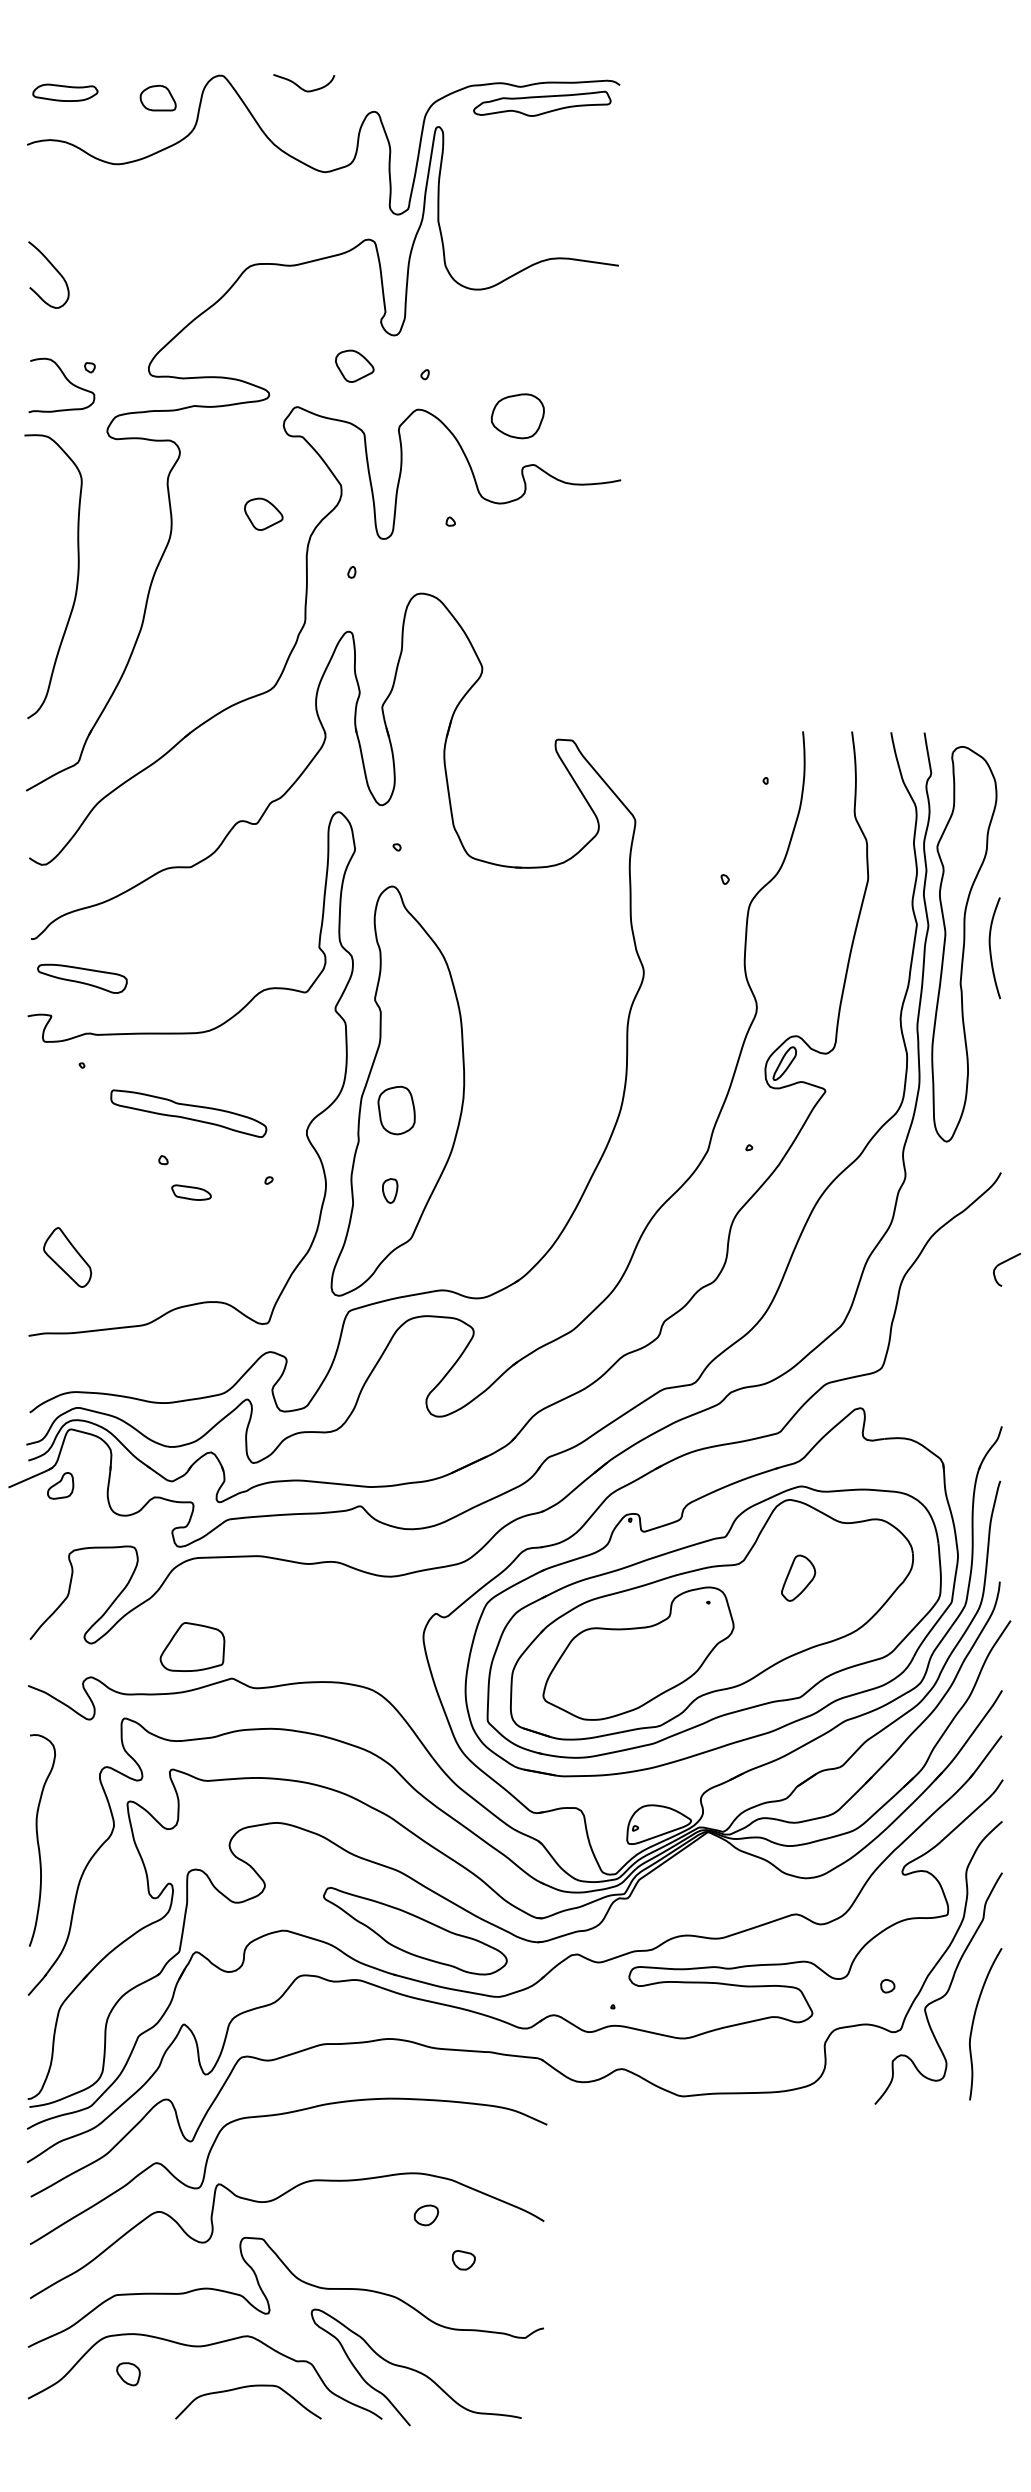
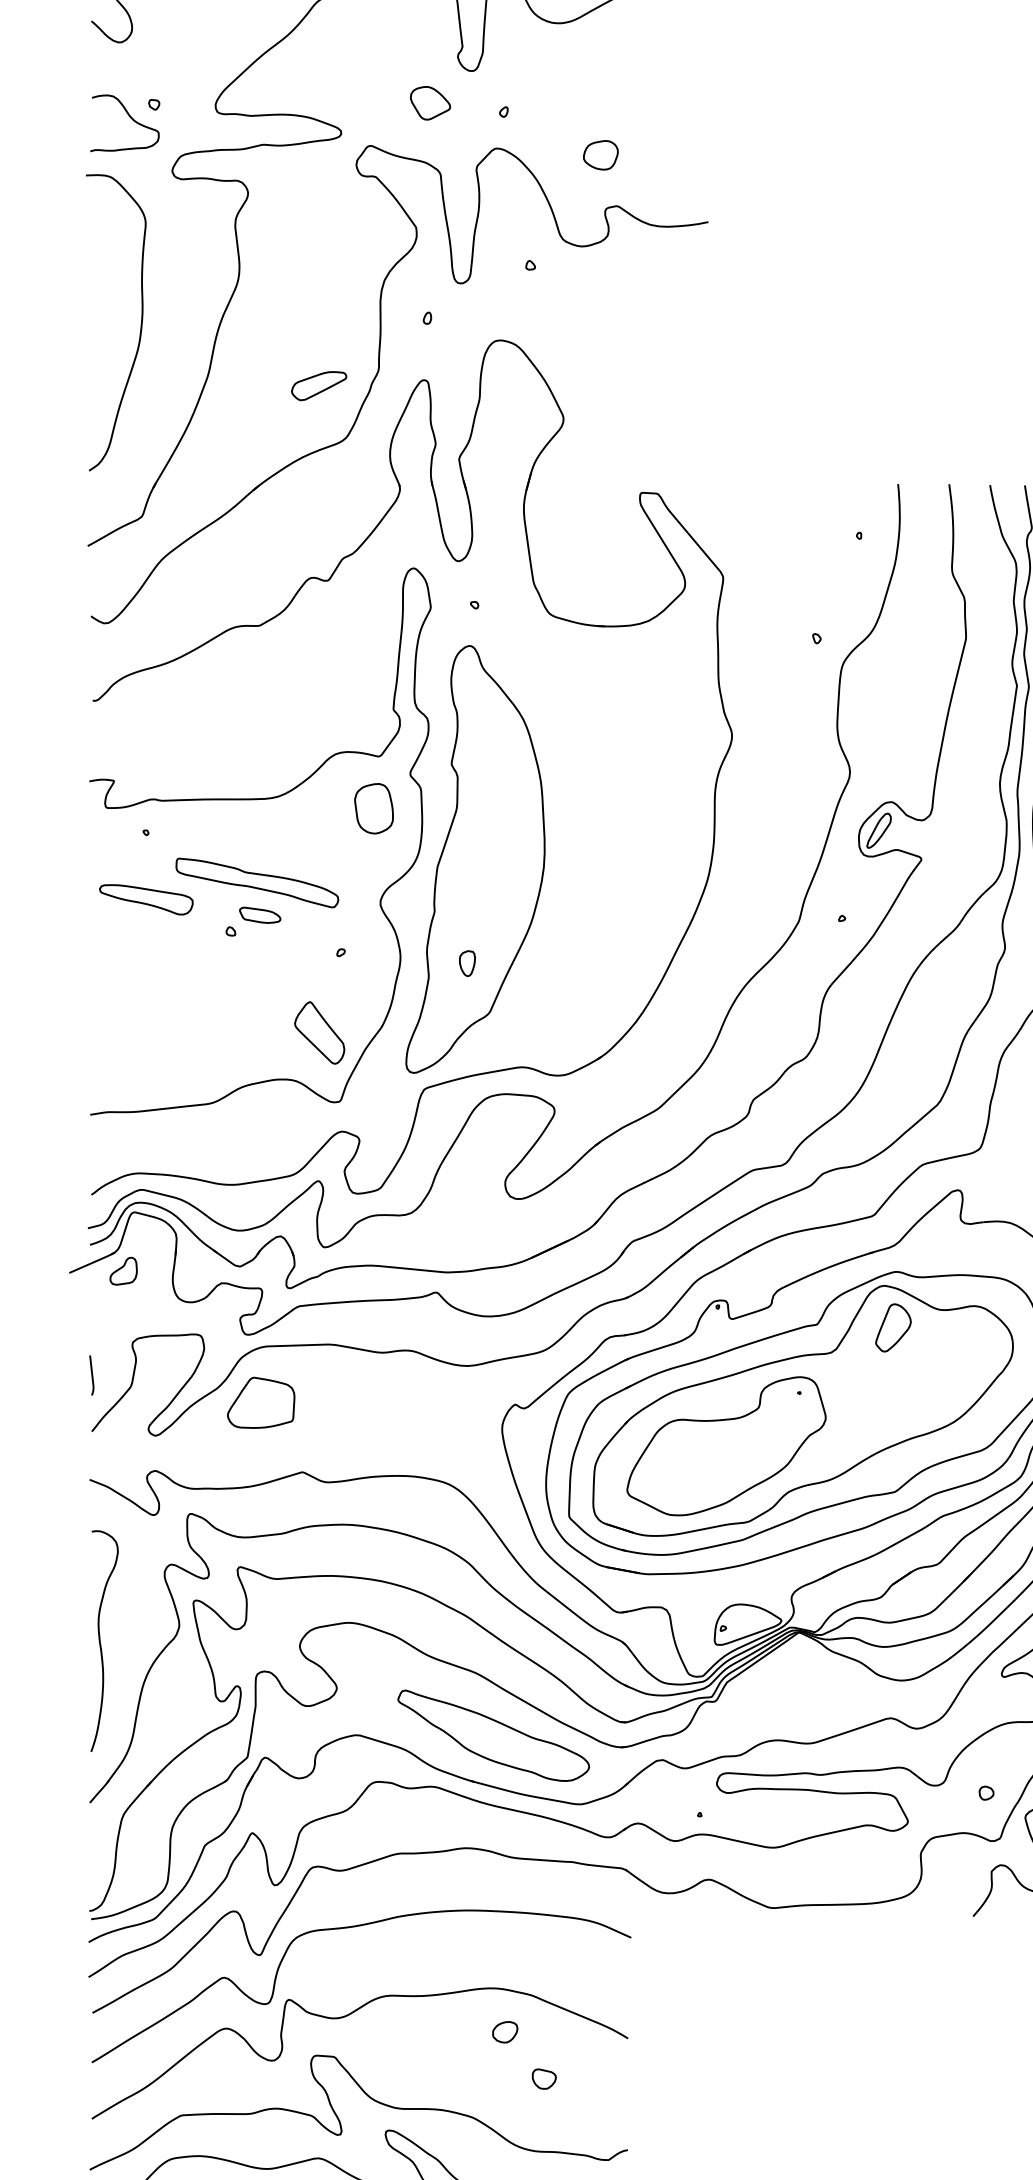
part: (518, 415) -> (601, 154), size x0.62
part: (263, 513) -> (335, 256), removed
part: (247, 637) -> (318, 386), added
part: (82, 978) -> (146, 899), moved
part: (396, 1110) -> (373, 808), moved
part: (191, 1192) -> (260, 915), moved
part: (67, 1257) -> (319, 1032), moved
part: (798, 1577) -> (893, 1327), moved
line: (29, 1585) -> (91, 1375), added
part: (192, 1646) -> (261, 1402), moved

